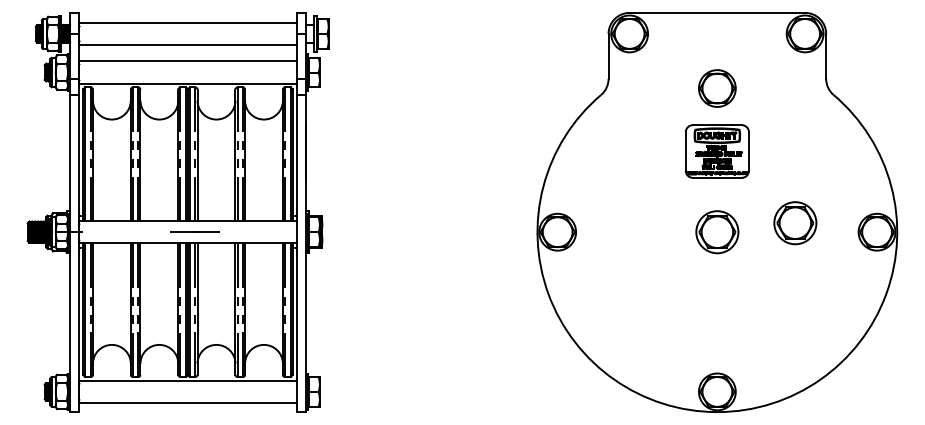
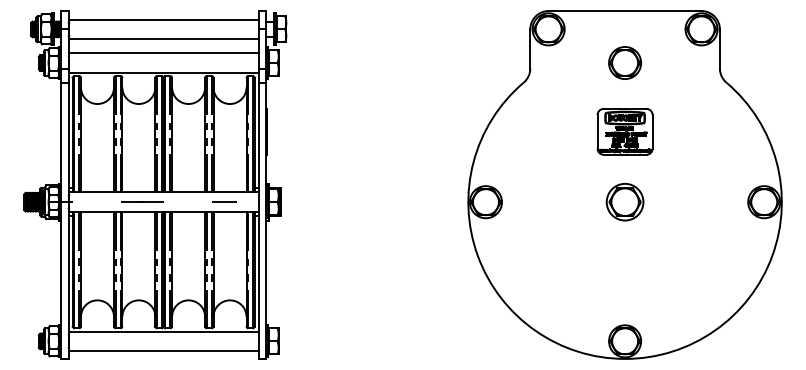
part: (717, 88) -> (625, 63), moved
part: (795, 223) -> (693, 194), removed
line: (194, 231) -> (141, 201), moved
line: (257, 232) -> (224, 202), added

